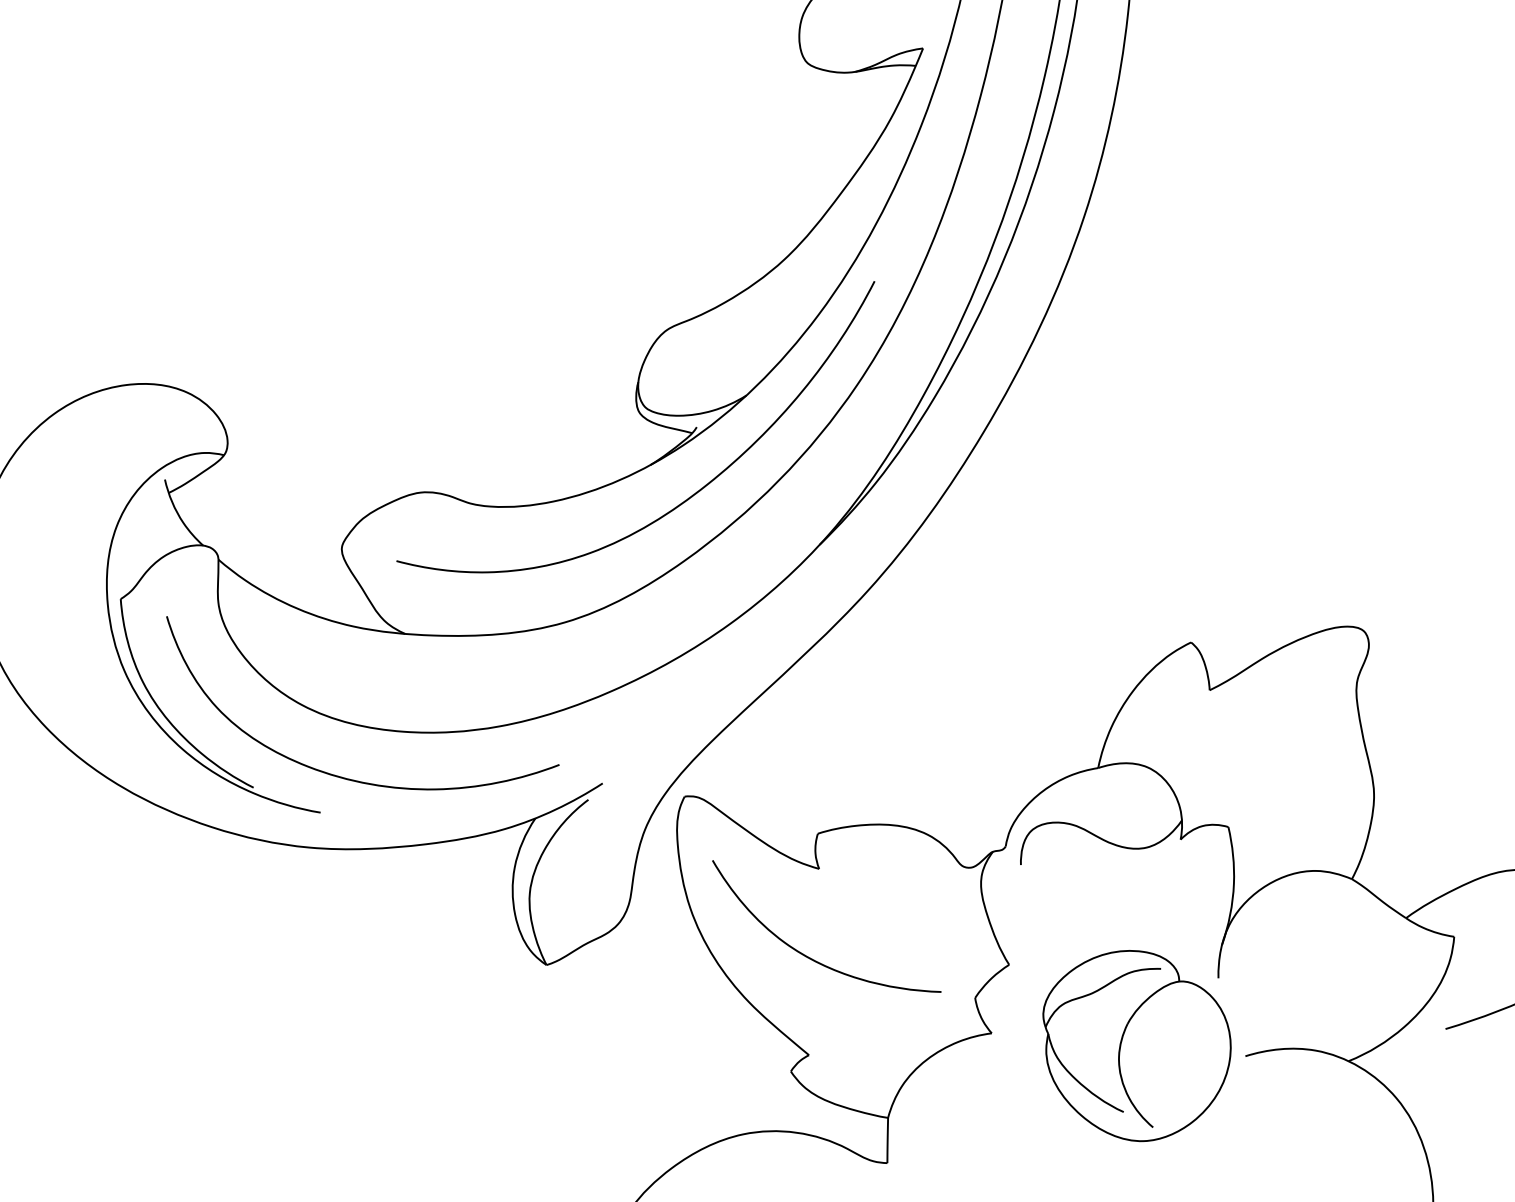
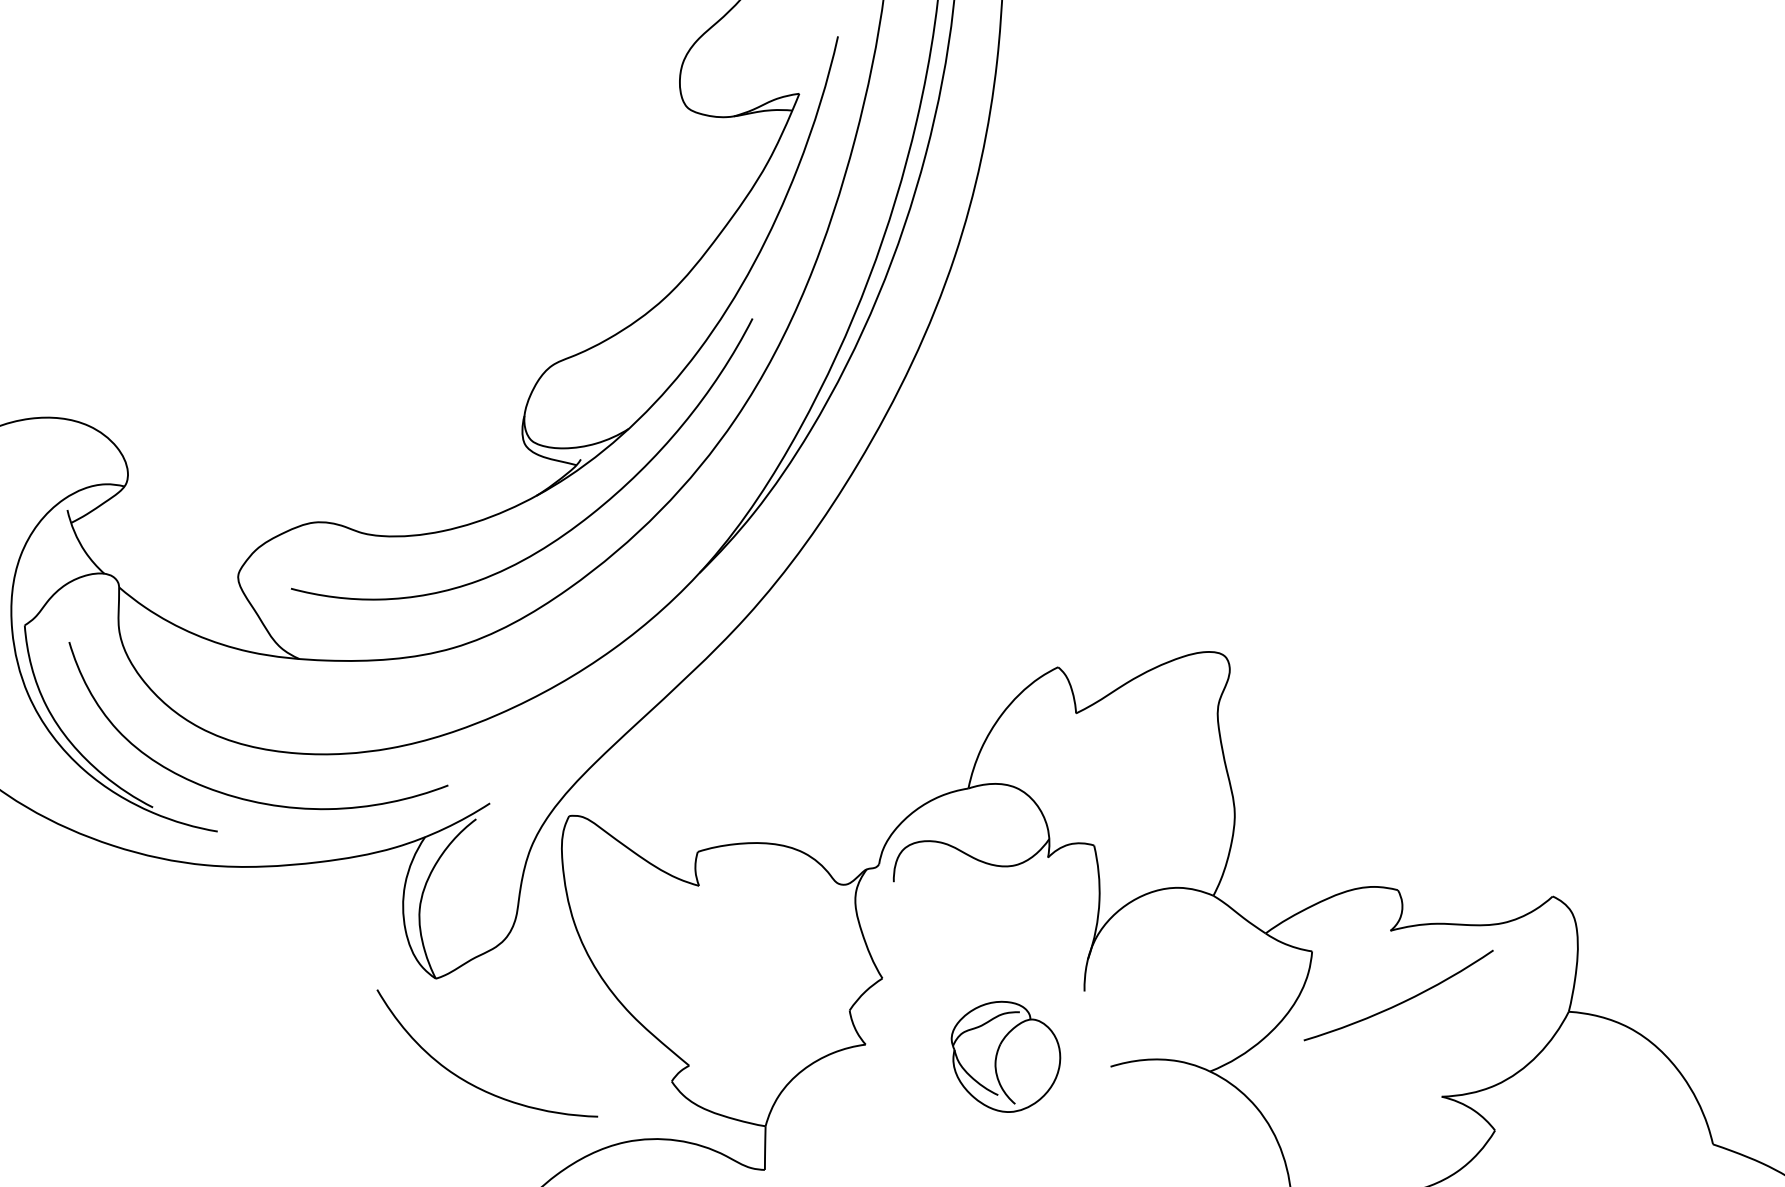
curve: (809, 956) -> (470, 1082), moved
part: (1136, 1045) -> (1005, 1056), size x0.6

